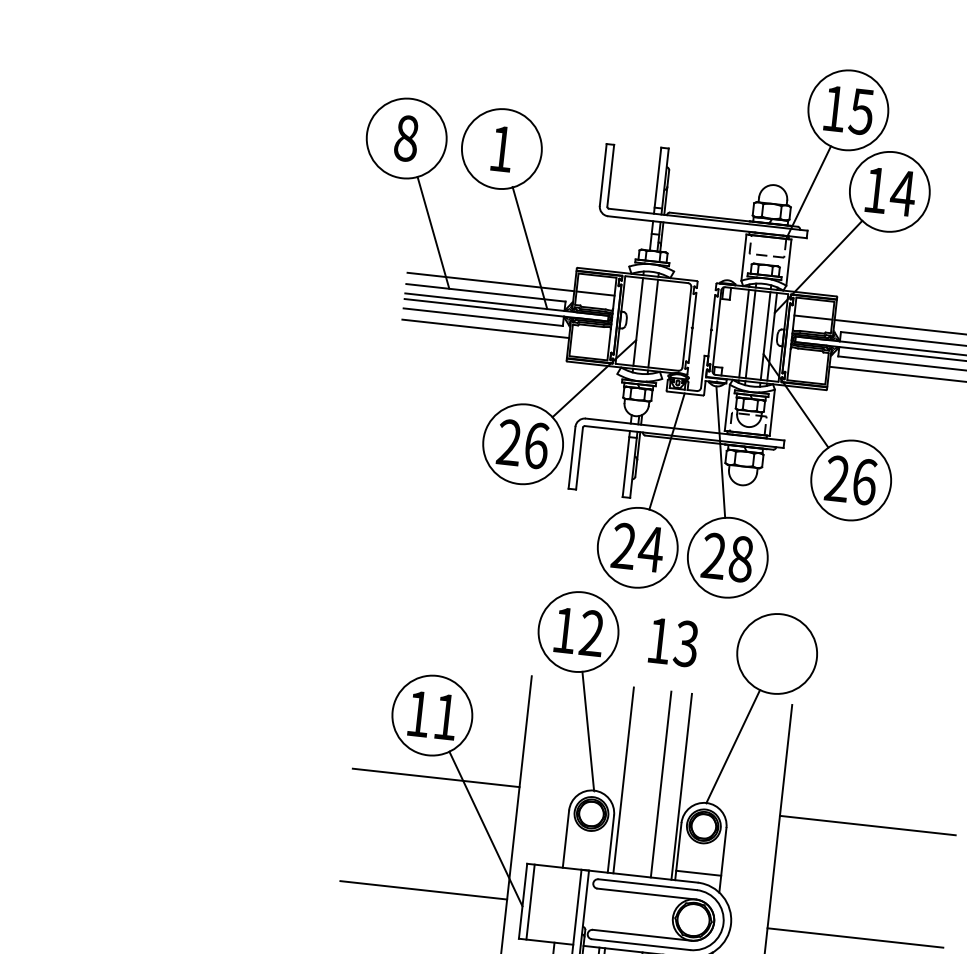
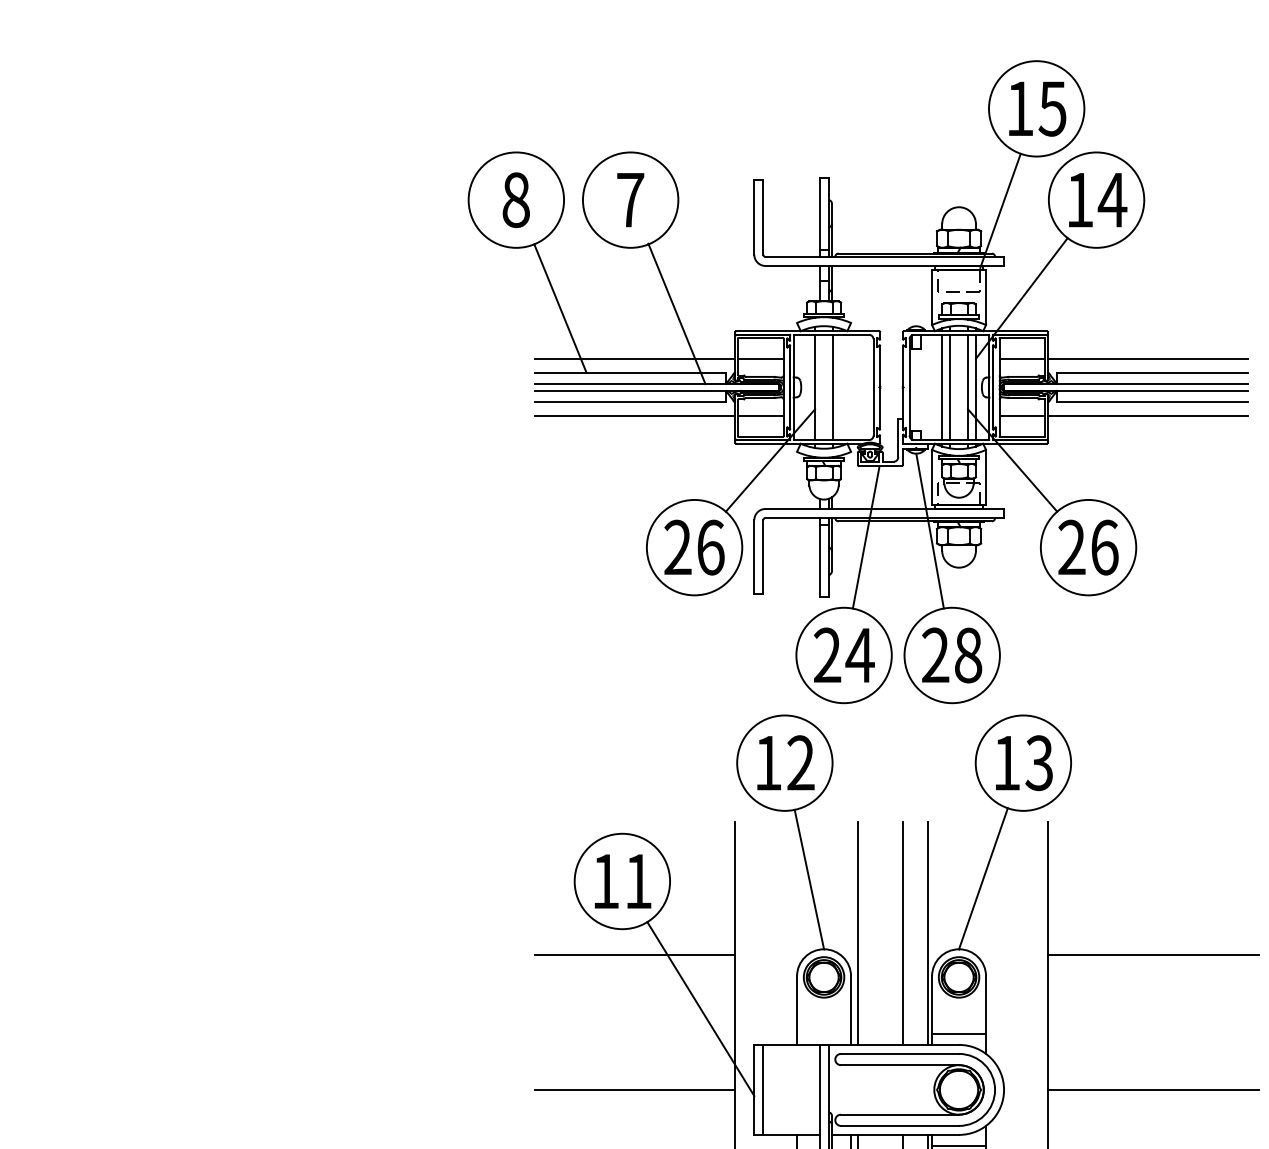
text: (501, 149) -> (630, 200), 1 -> 7
line: (590, 340) -> (760, 415), added
line: (808, 364) -> (1022, 415), added
text: (673, 642) -> (1024, 763), moved

